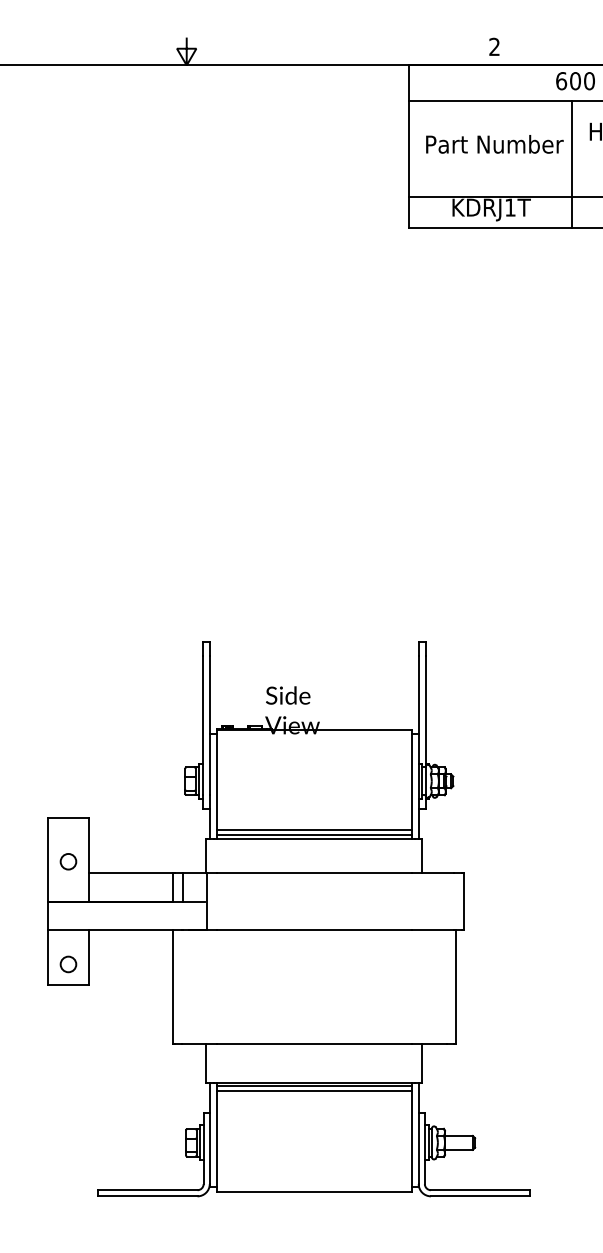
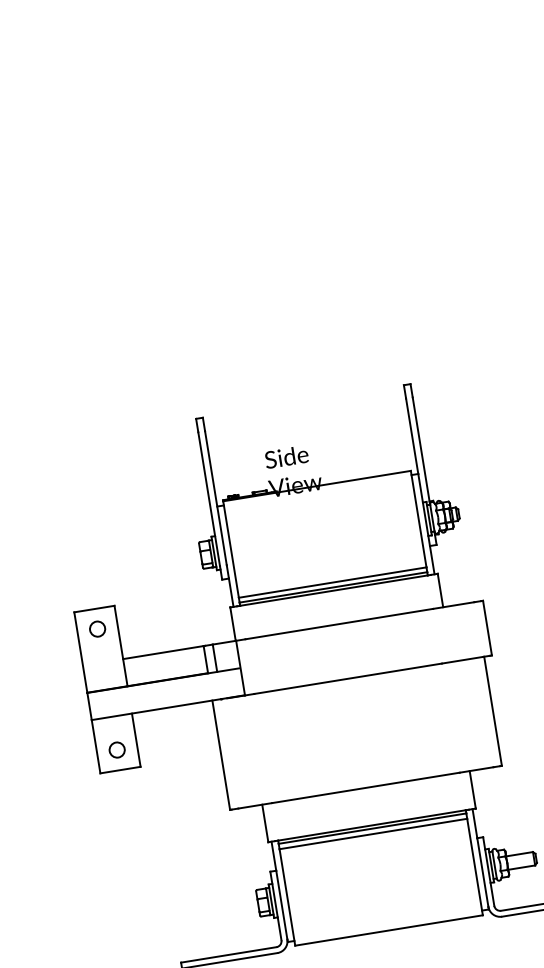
circle: (68, 861) -> (97, 628), moved

